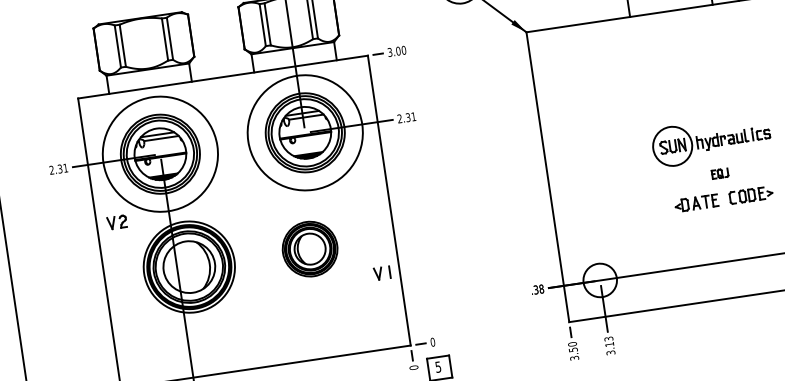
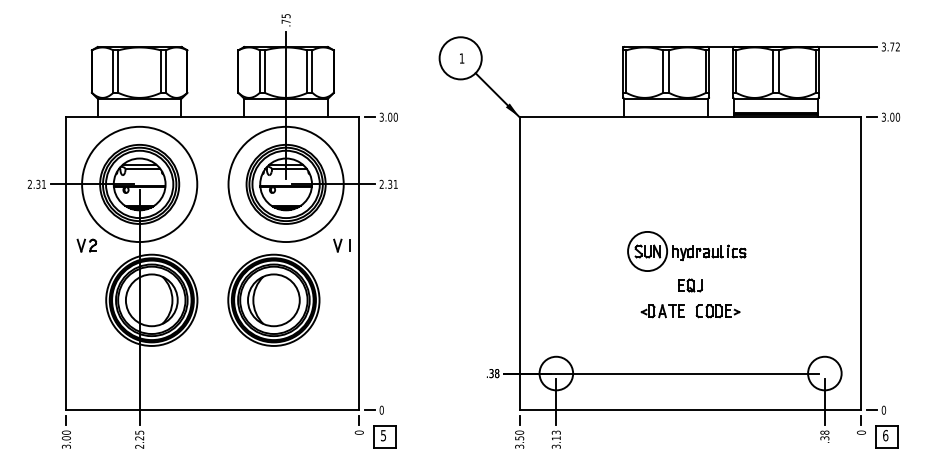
part: (720, 173) -> (690, 285), size x1.43
part: (309, 248) -> (273, 299), size x1.67
part: (381, 273) -> (341, 245), moved

